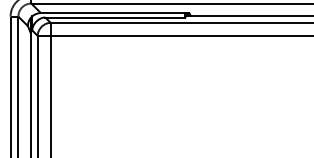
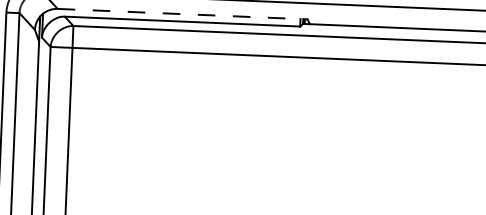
line: (115, 13) -> (183, 14), solid -> dashed

